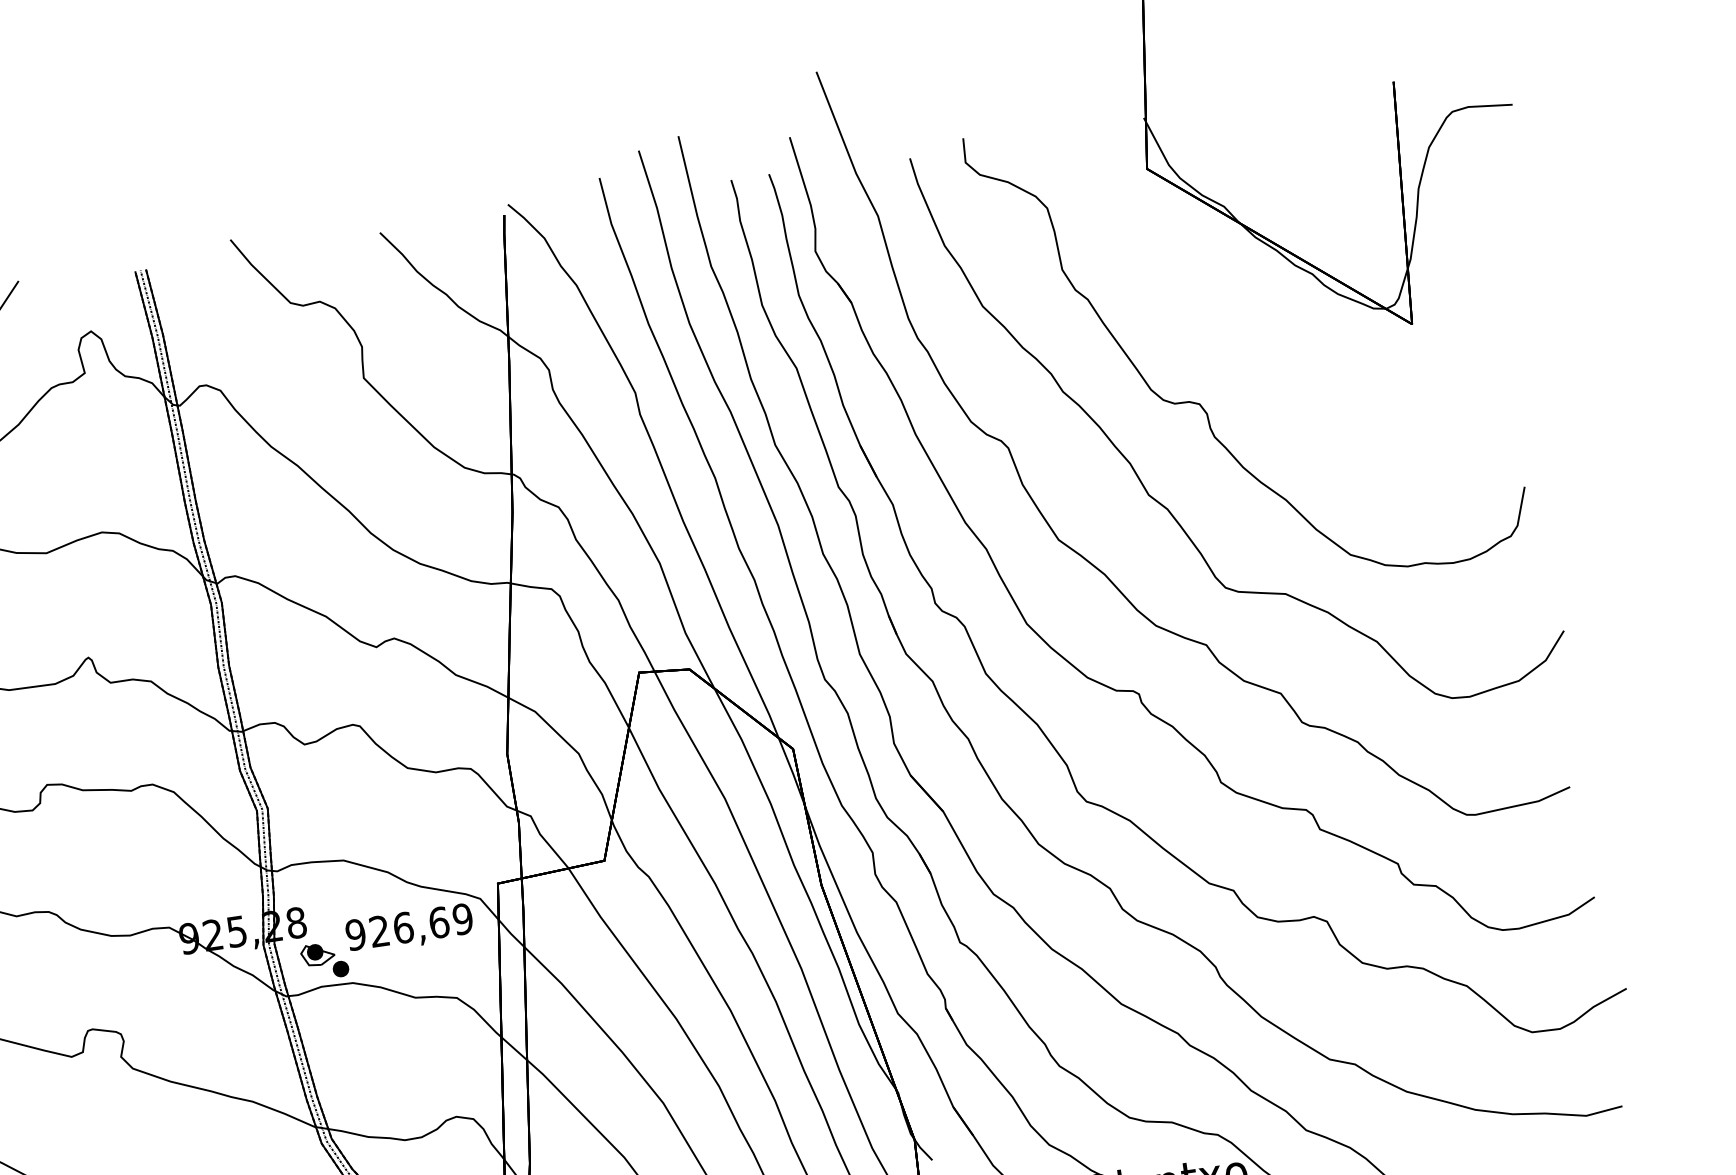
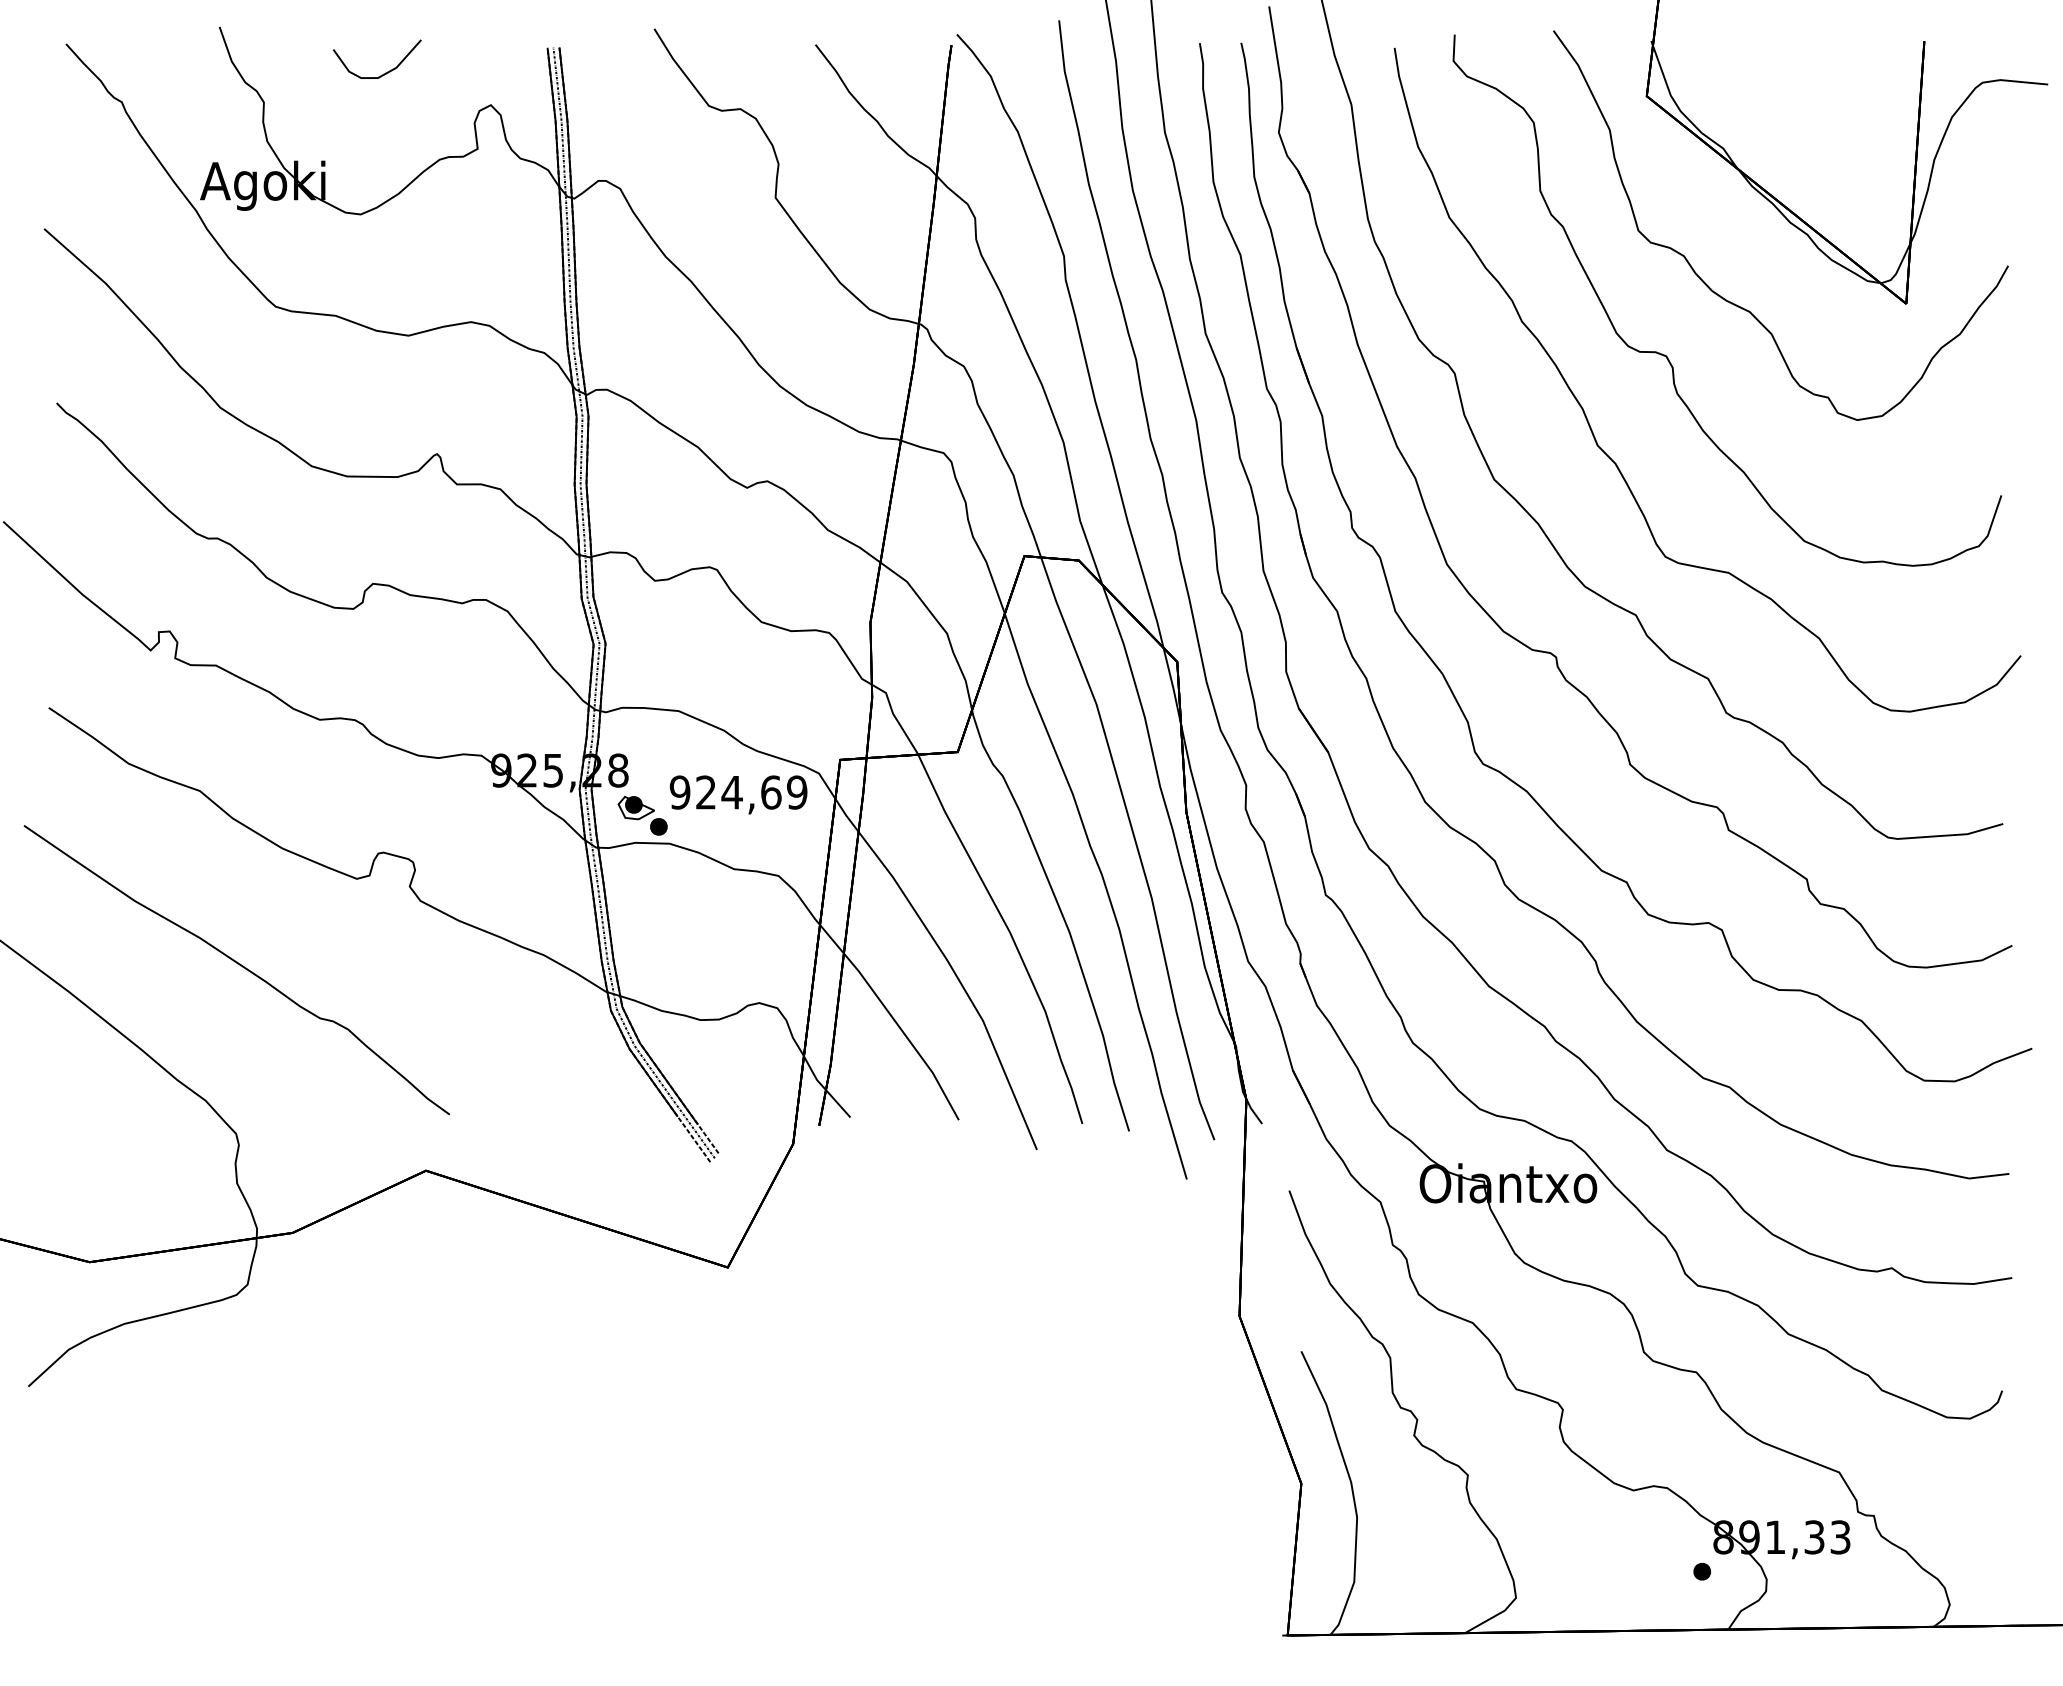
part: (1263, 349) -> (1743, 307), added
text: (402, 927) -> (731, 792), 926,69 -> 924,69

